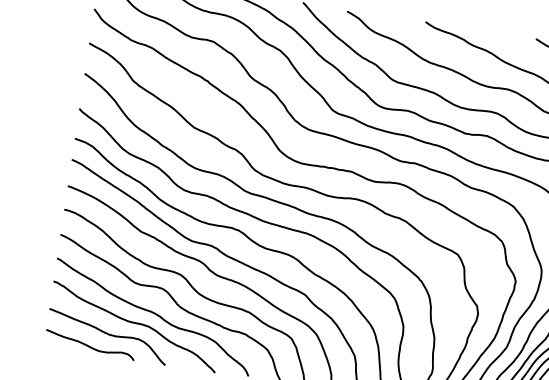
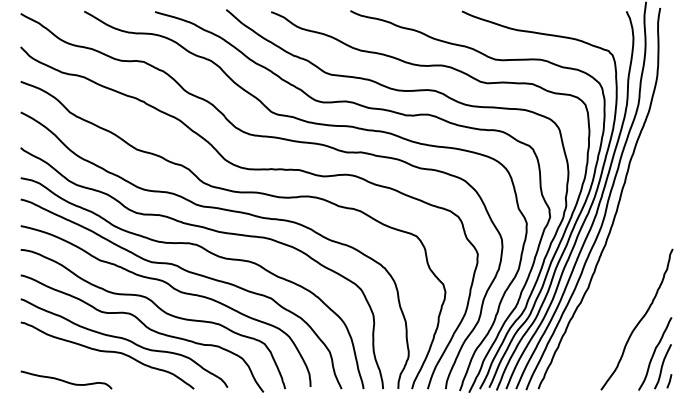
curve: (107, 335) -> (82, 367), removed

